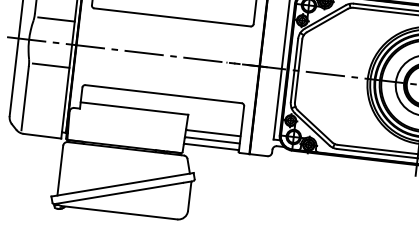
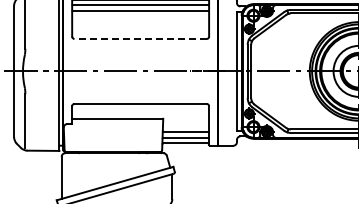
line: (172, 16) -> (140, 38), solid -> dashed
line: (56, 18) -> (43, 51), removed
line: (50, 65) -> (43, 90), removed

